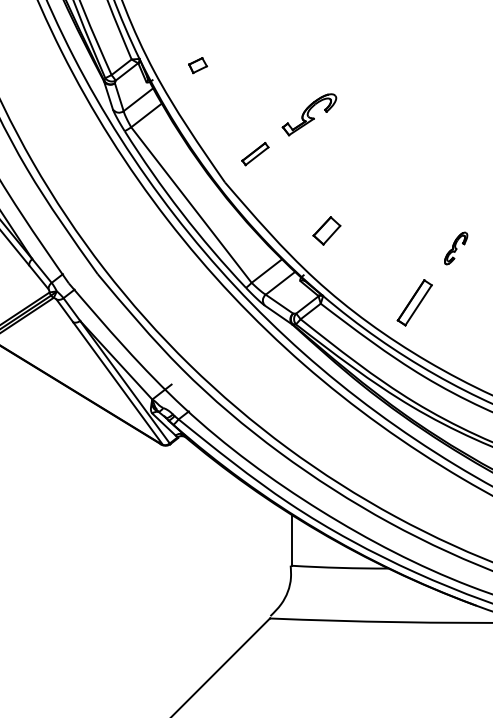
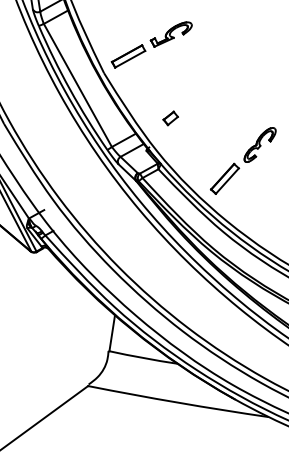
part: (255, 153) -> (128, 56), size x1.67
part: (326, 230) -> (170, 118), size x0.71
part: (455, 248) -> (259, 144), size x1.67

